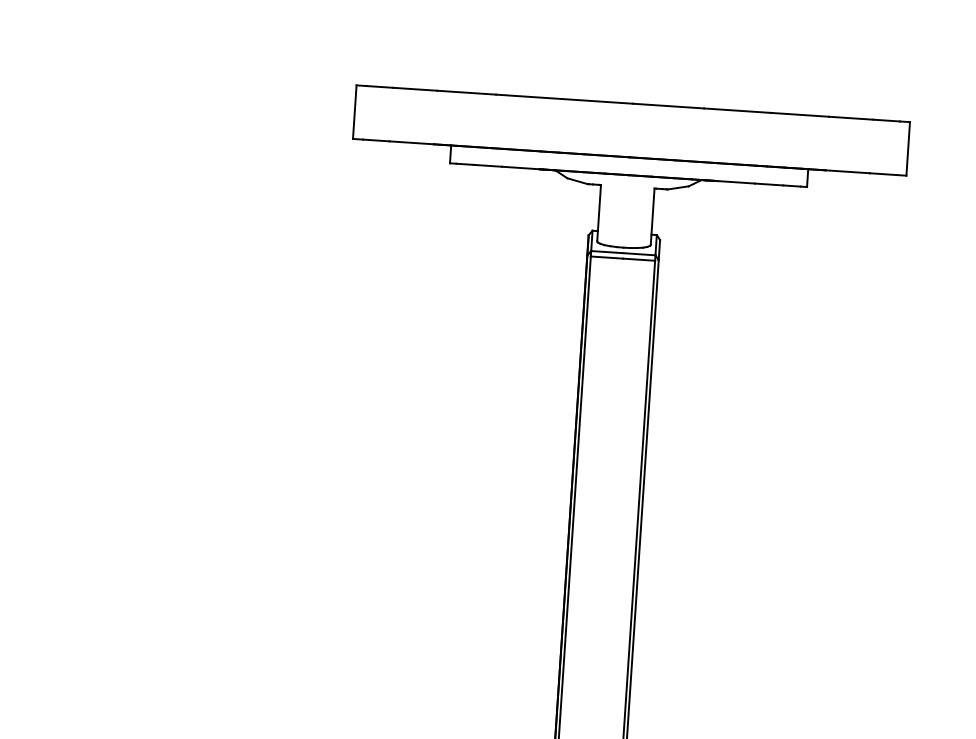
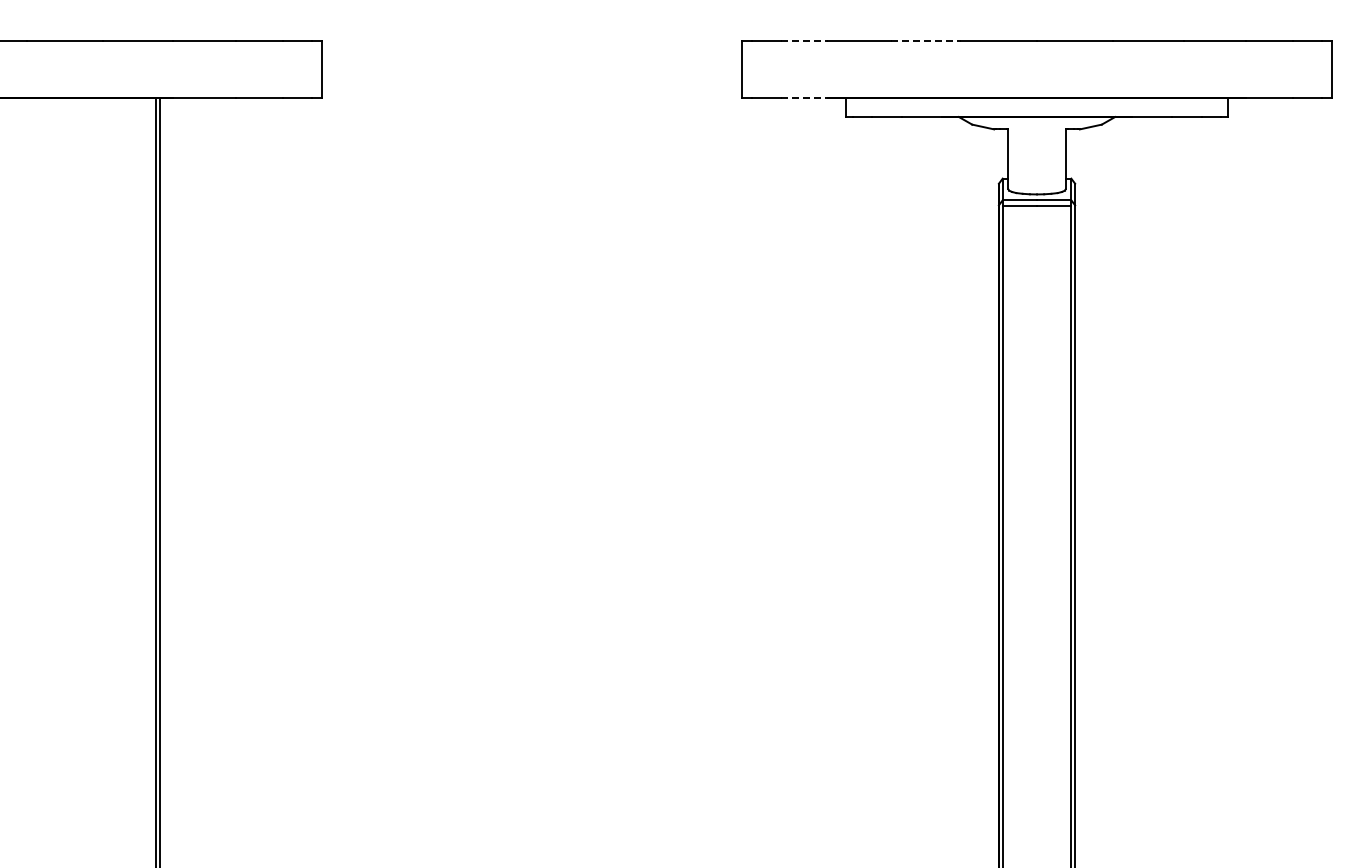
line: (415, 89) -> (804, 40), solid -> dashed
line: (529, 96) -> (926, 40), solid -> dashed
line: (411, 142) -> (804, 97), solid -> dashed

